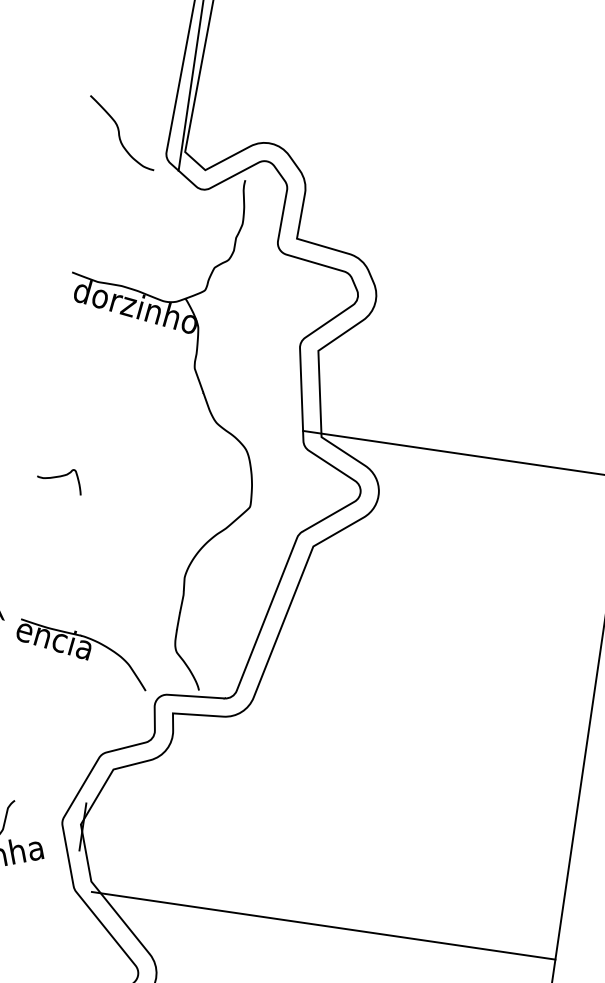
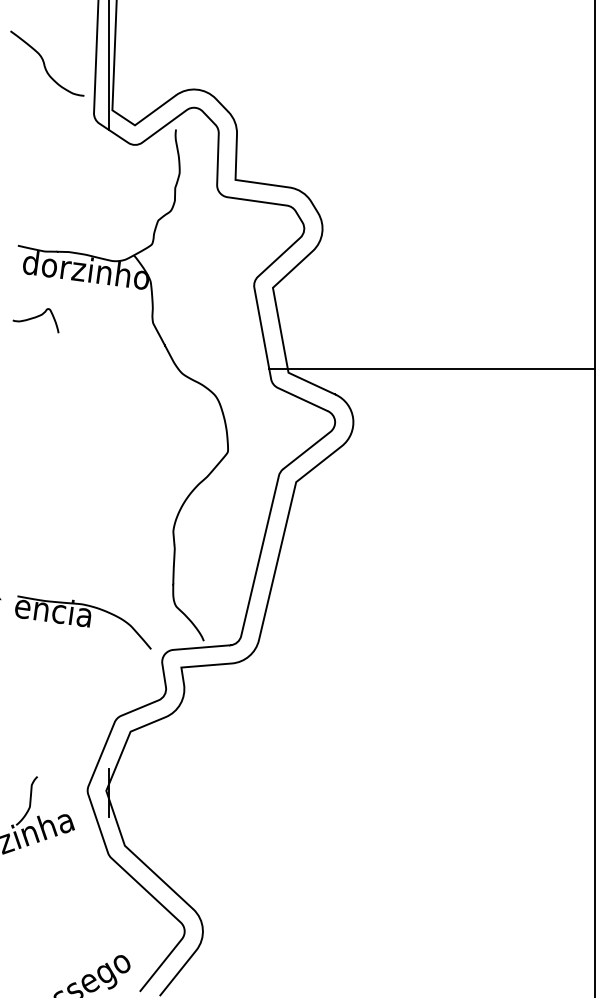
curve: (120, 133) -> (45, 64), moved
curve: (59, 477) -> (35, 318), moved
line: (323, 925) -> (360, 855), removed

